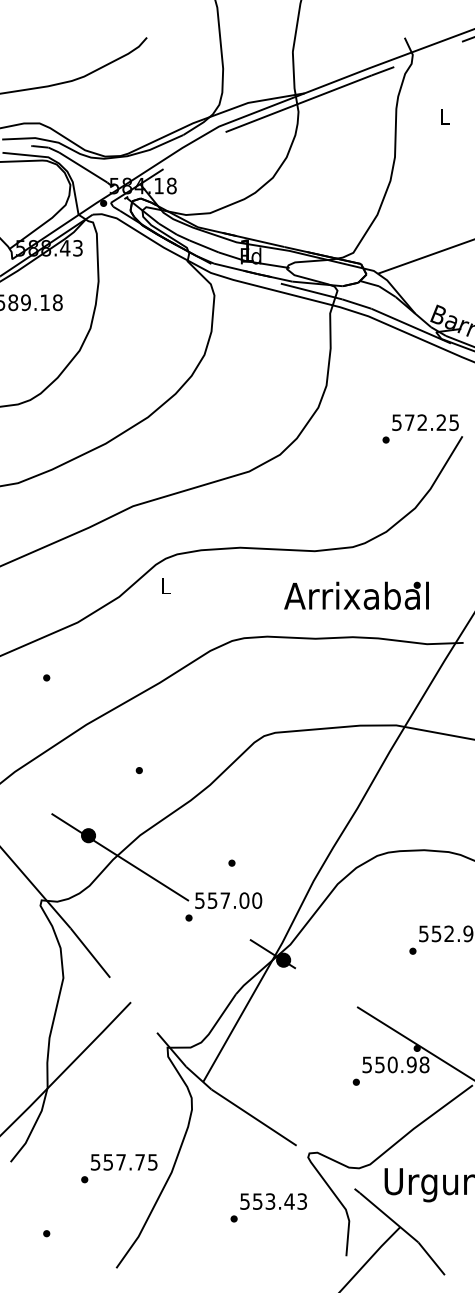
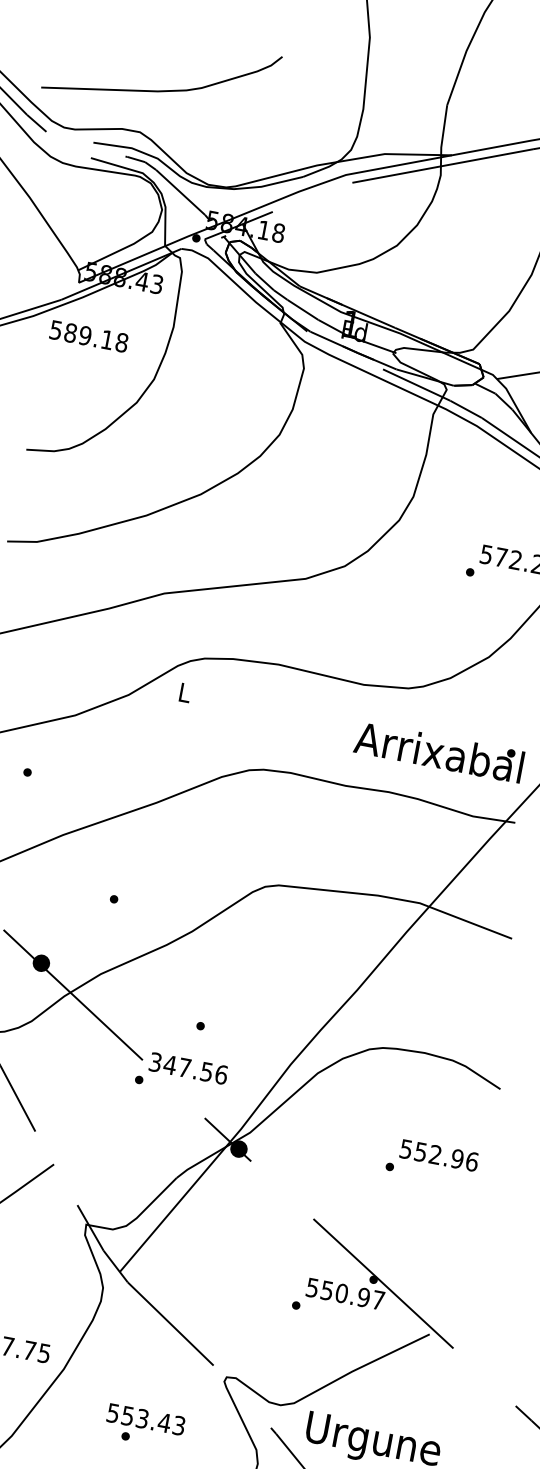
text: (356, 595) -> (439, 751), moved
text: (228, 900) -> (188, 1068), 557.00 -> 347.56
text: (424, 1064) -> (378, 1299), 550.98 -> 550.97
text: (273, 1201) -> (146, 1419), moved

